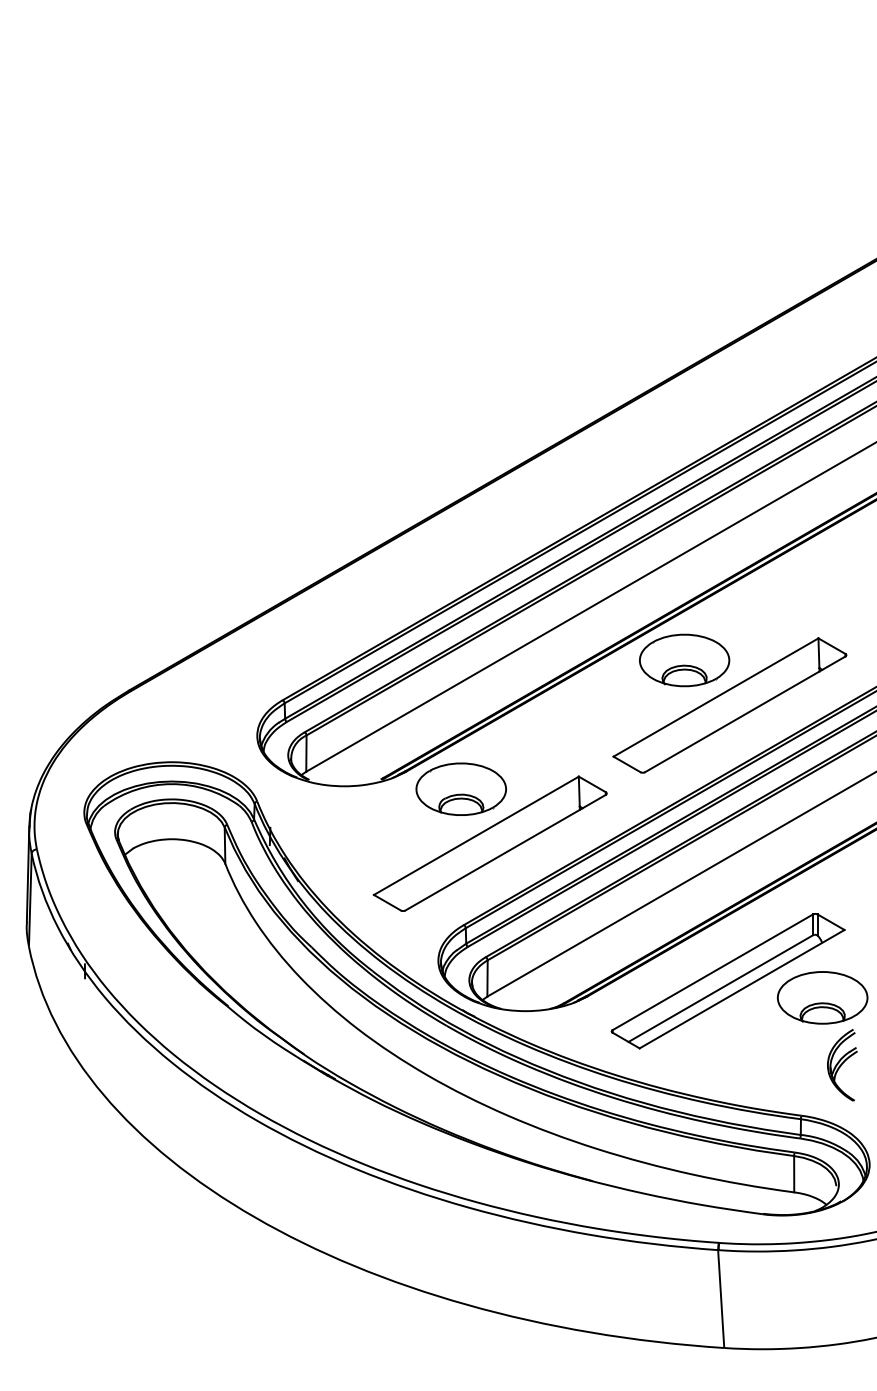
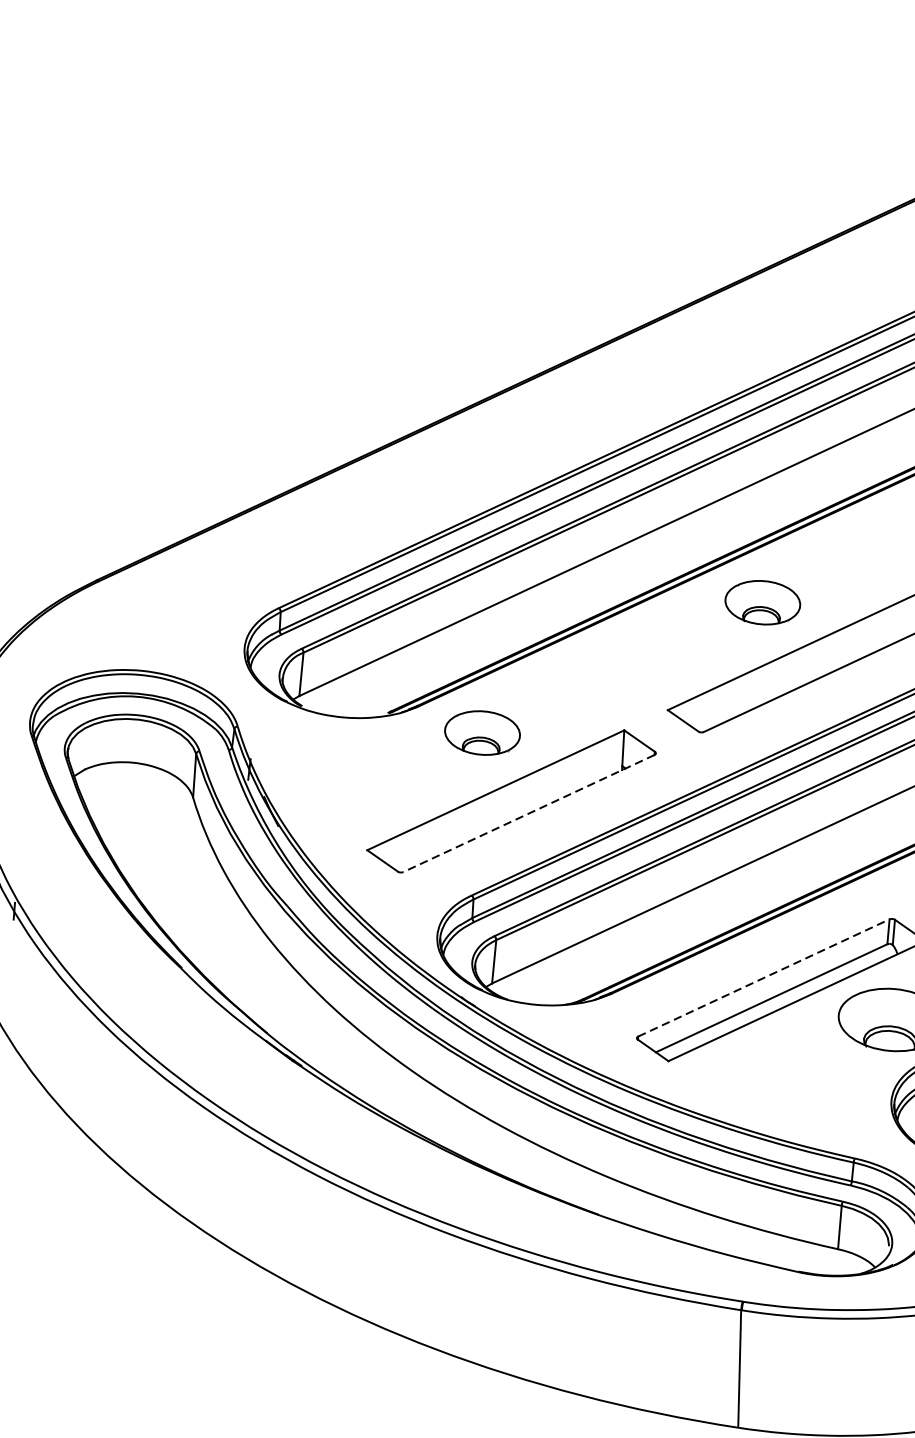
part: (684, 660) -> (762, 602), size x0.7
part: (460, 788) -> (481, 732), size x0.7
line: (505, 852) -> (528, 813), solid -> dashed
line: (712, 972) -> (763, 978), solid -> dashed

